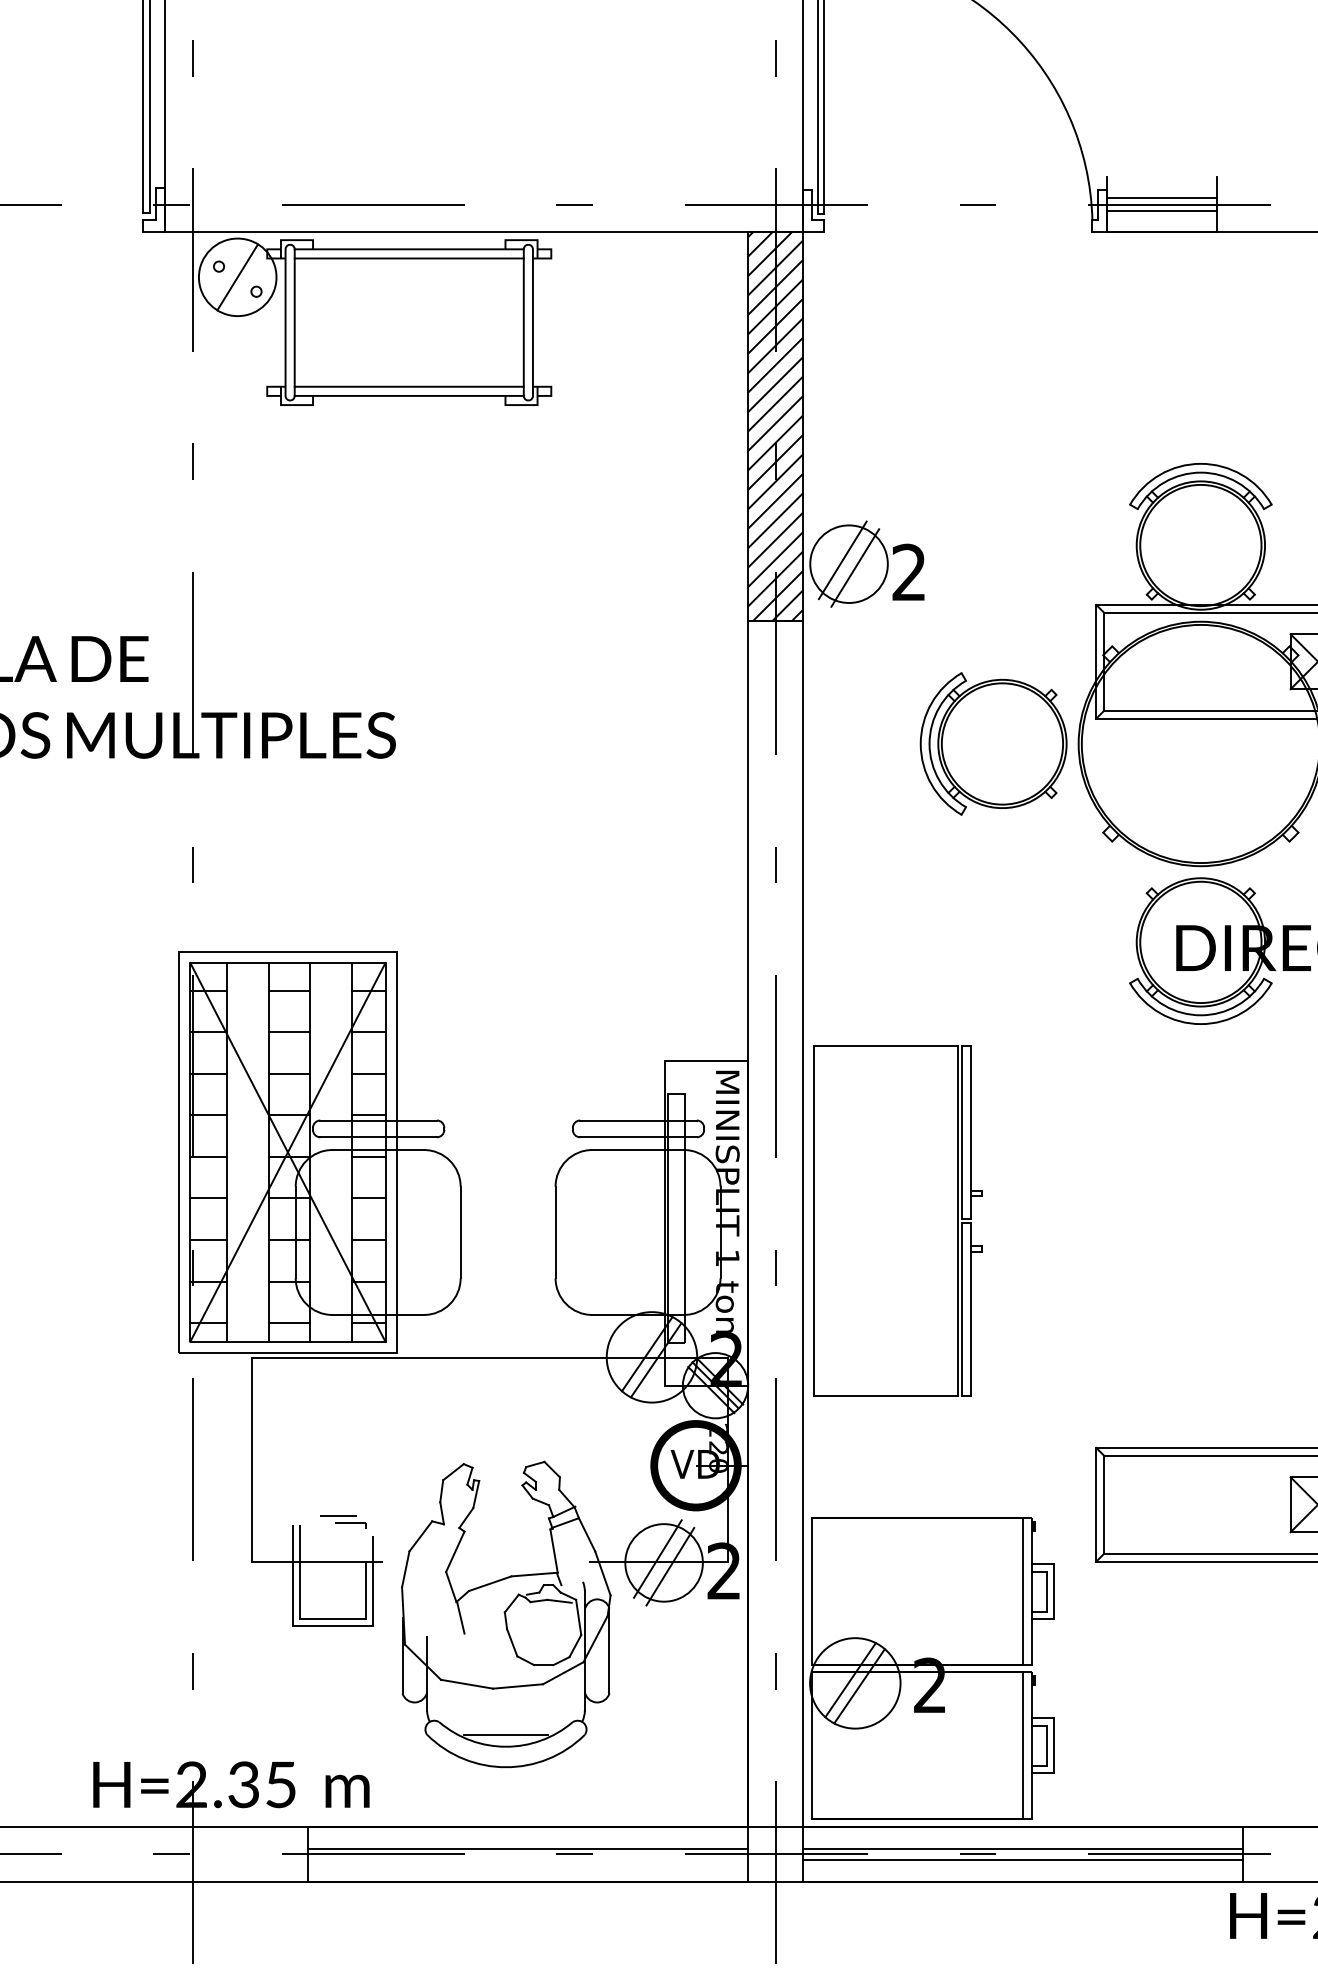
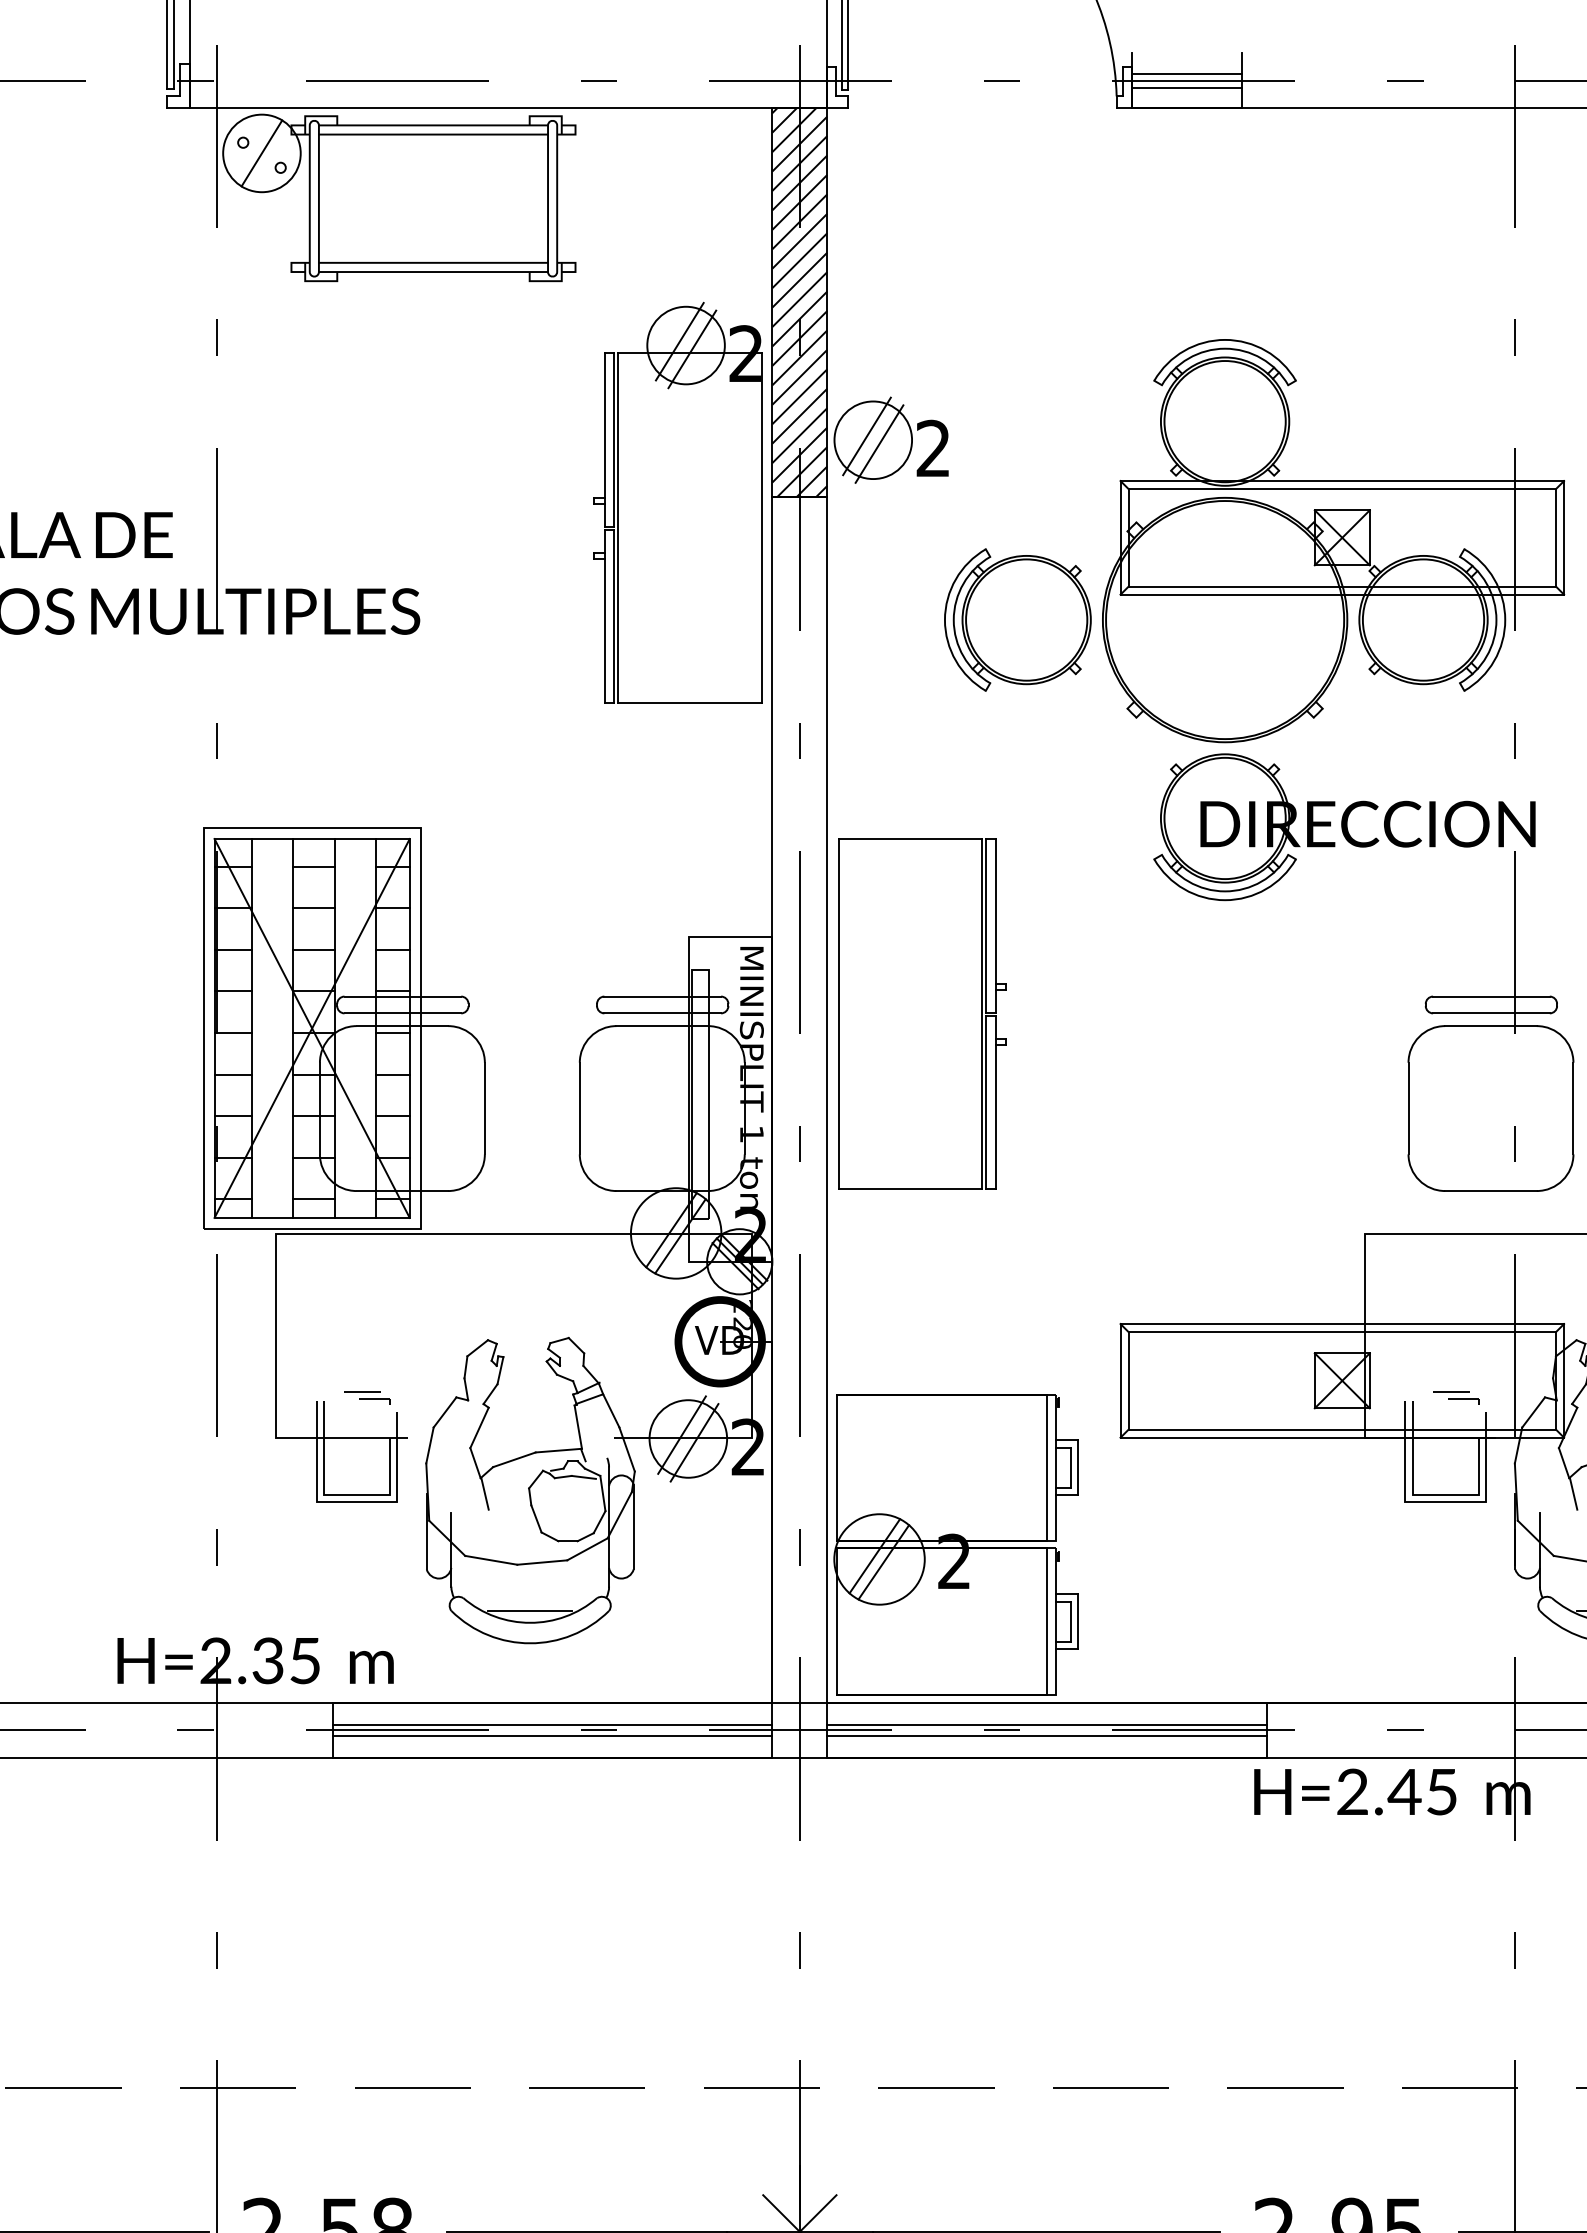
part: (653, 626) -> (677, 502), added
part: (898, 1220) -> (922, 1013), moved
line: (528, 1859) -> (552, 1735), added

